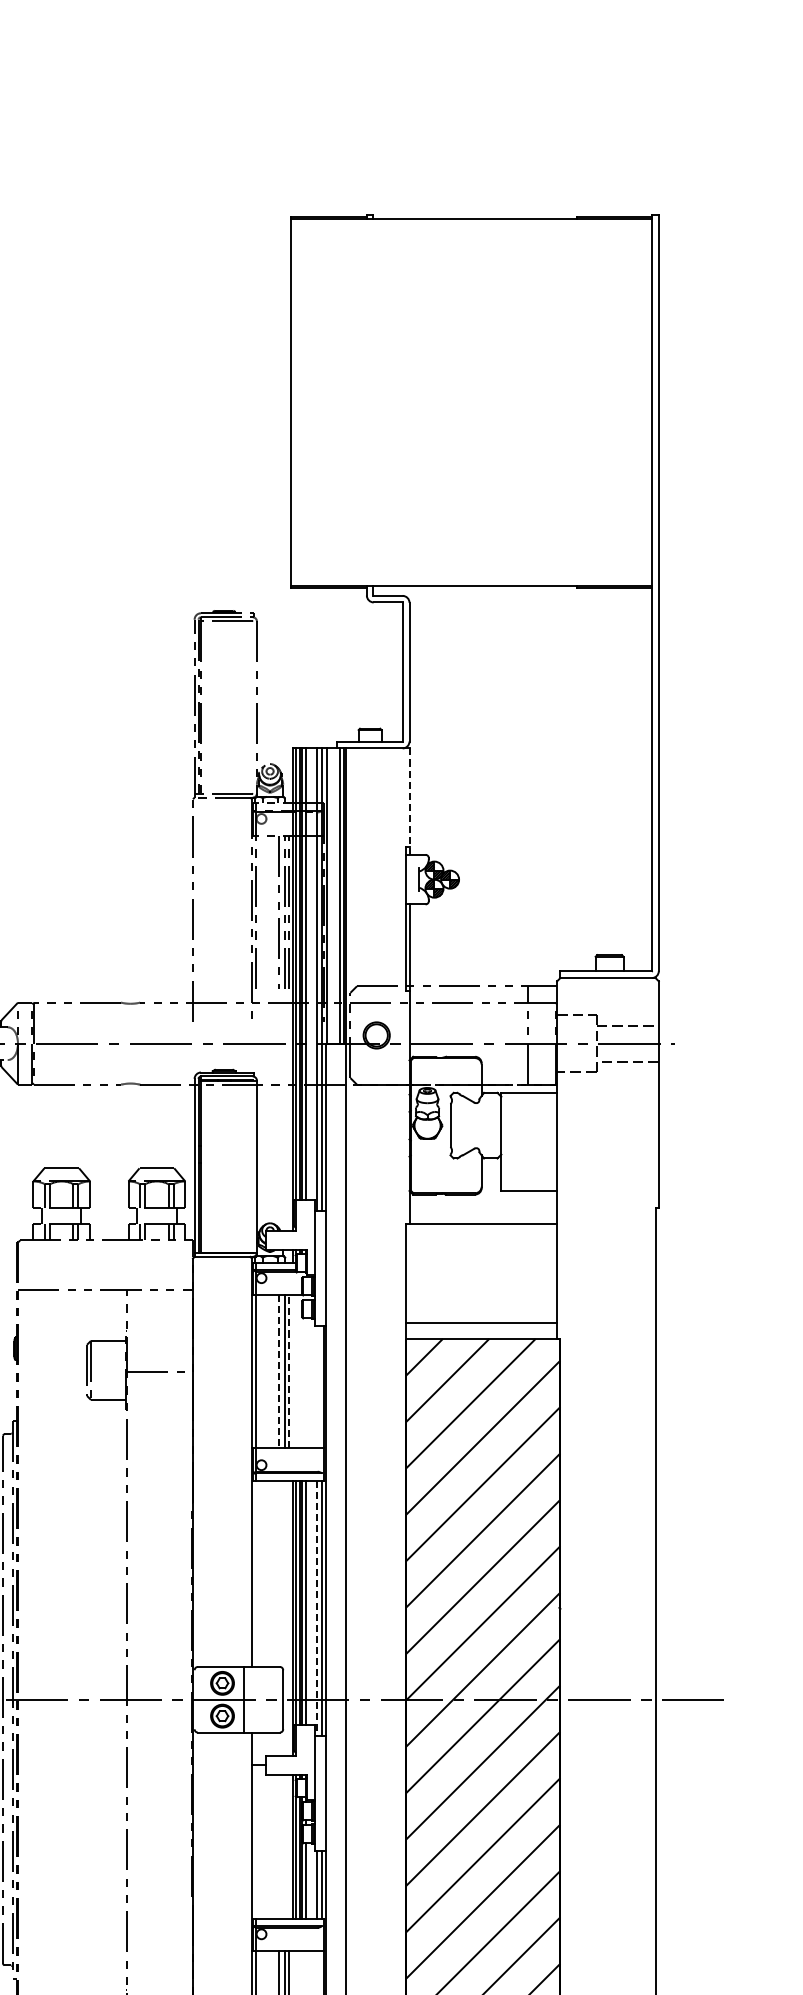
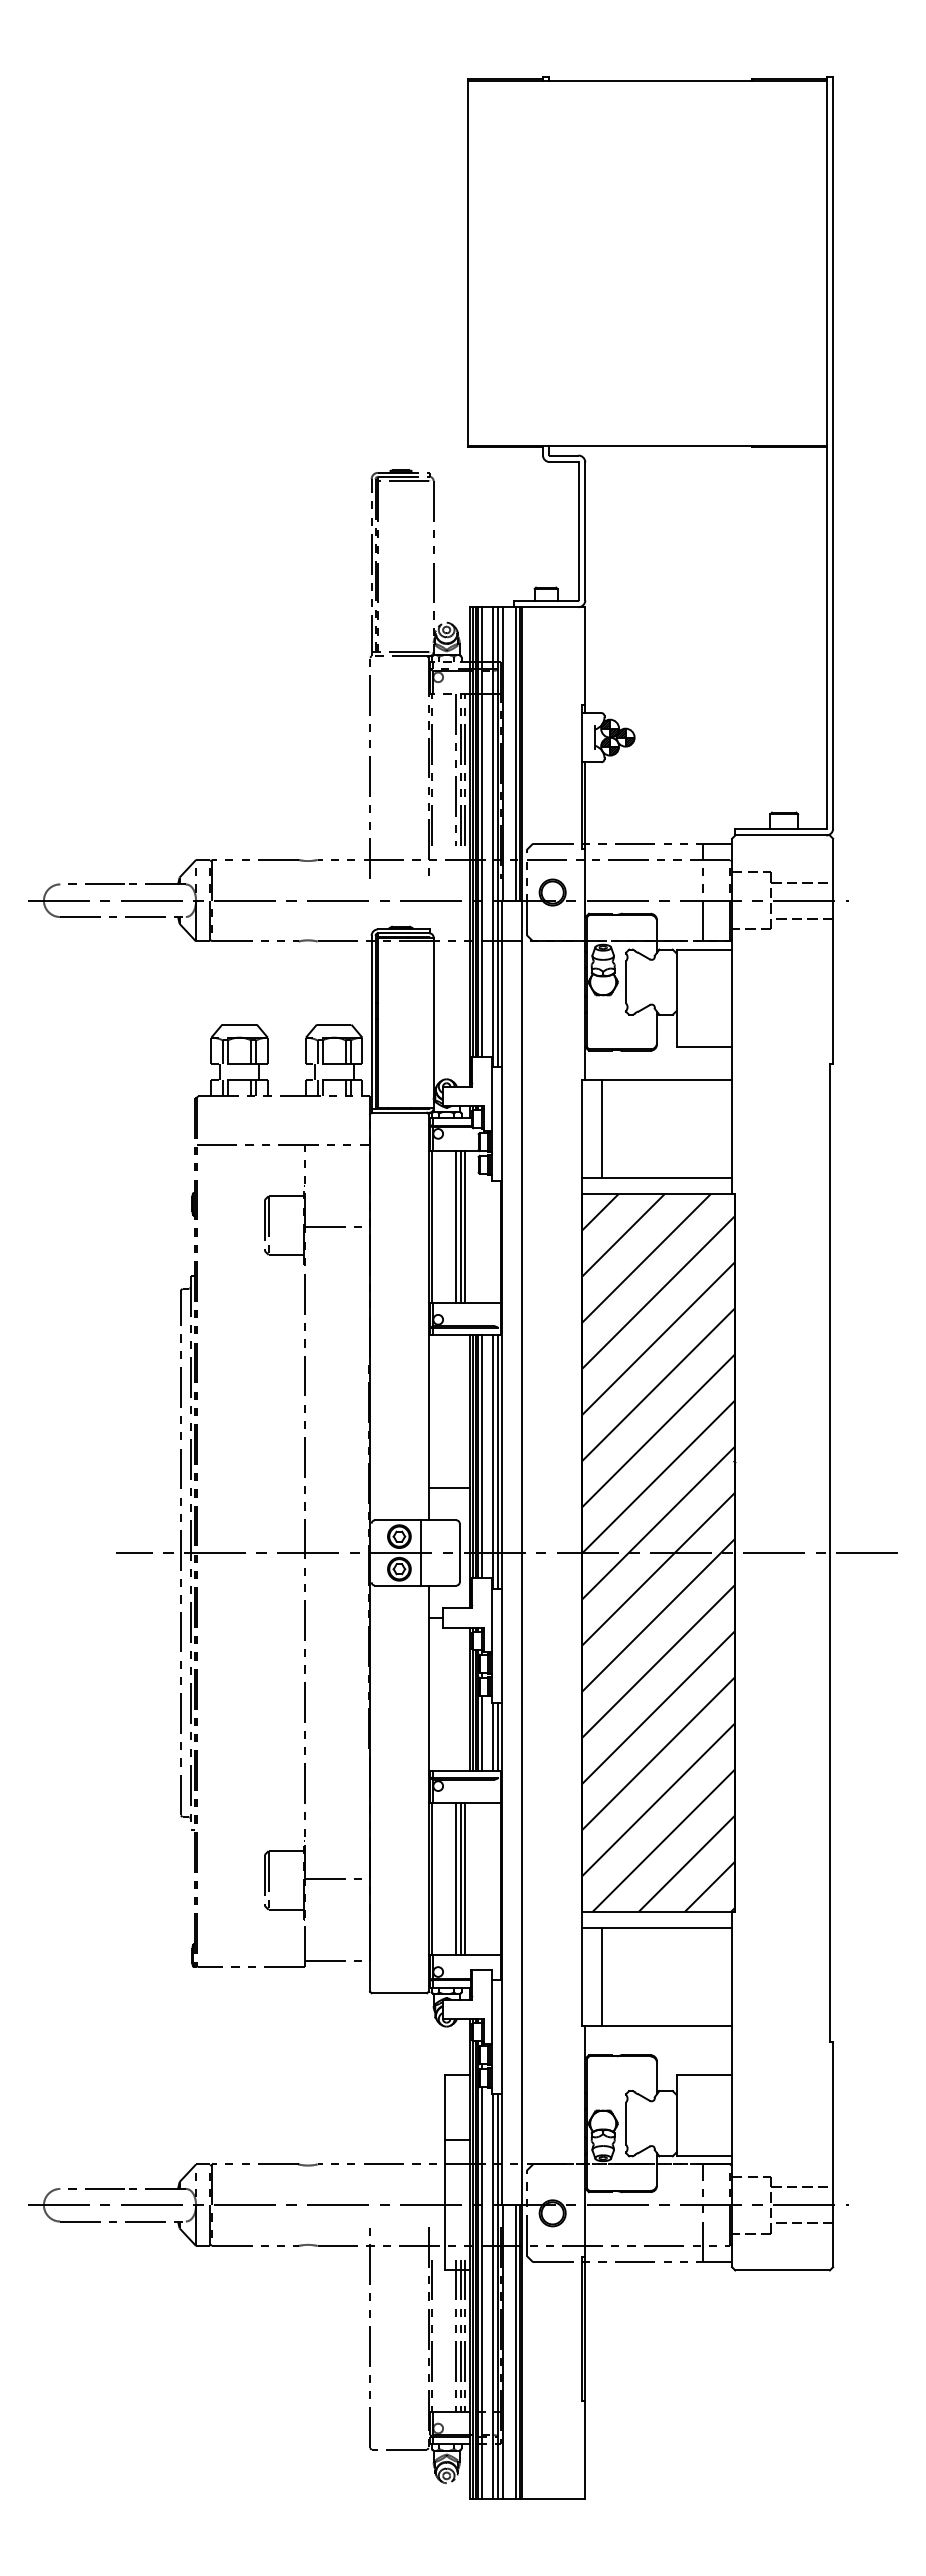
line: (409, 802) -> (585, 660), dashed -> solid
line: (425, 1272) -> (601, 1128), added
line: (278, 1371) -> (455, 1226), dashed -> solid
line: (289, 1371) -> (465, 1226), dashed -> solid
line: (317, 1608) -> (493, 1462), dashed -> solid
line: (271, 1633) -> (448, 1487), added

